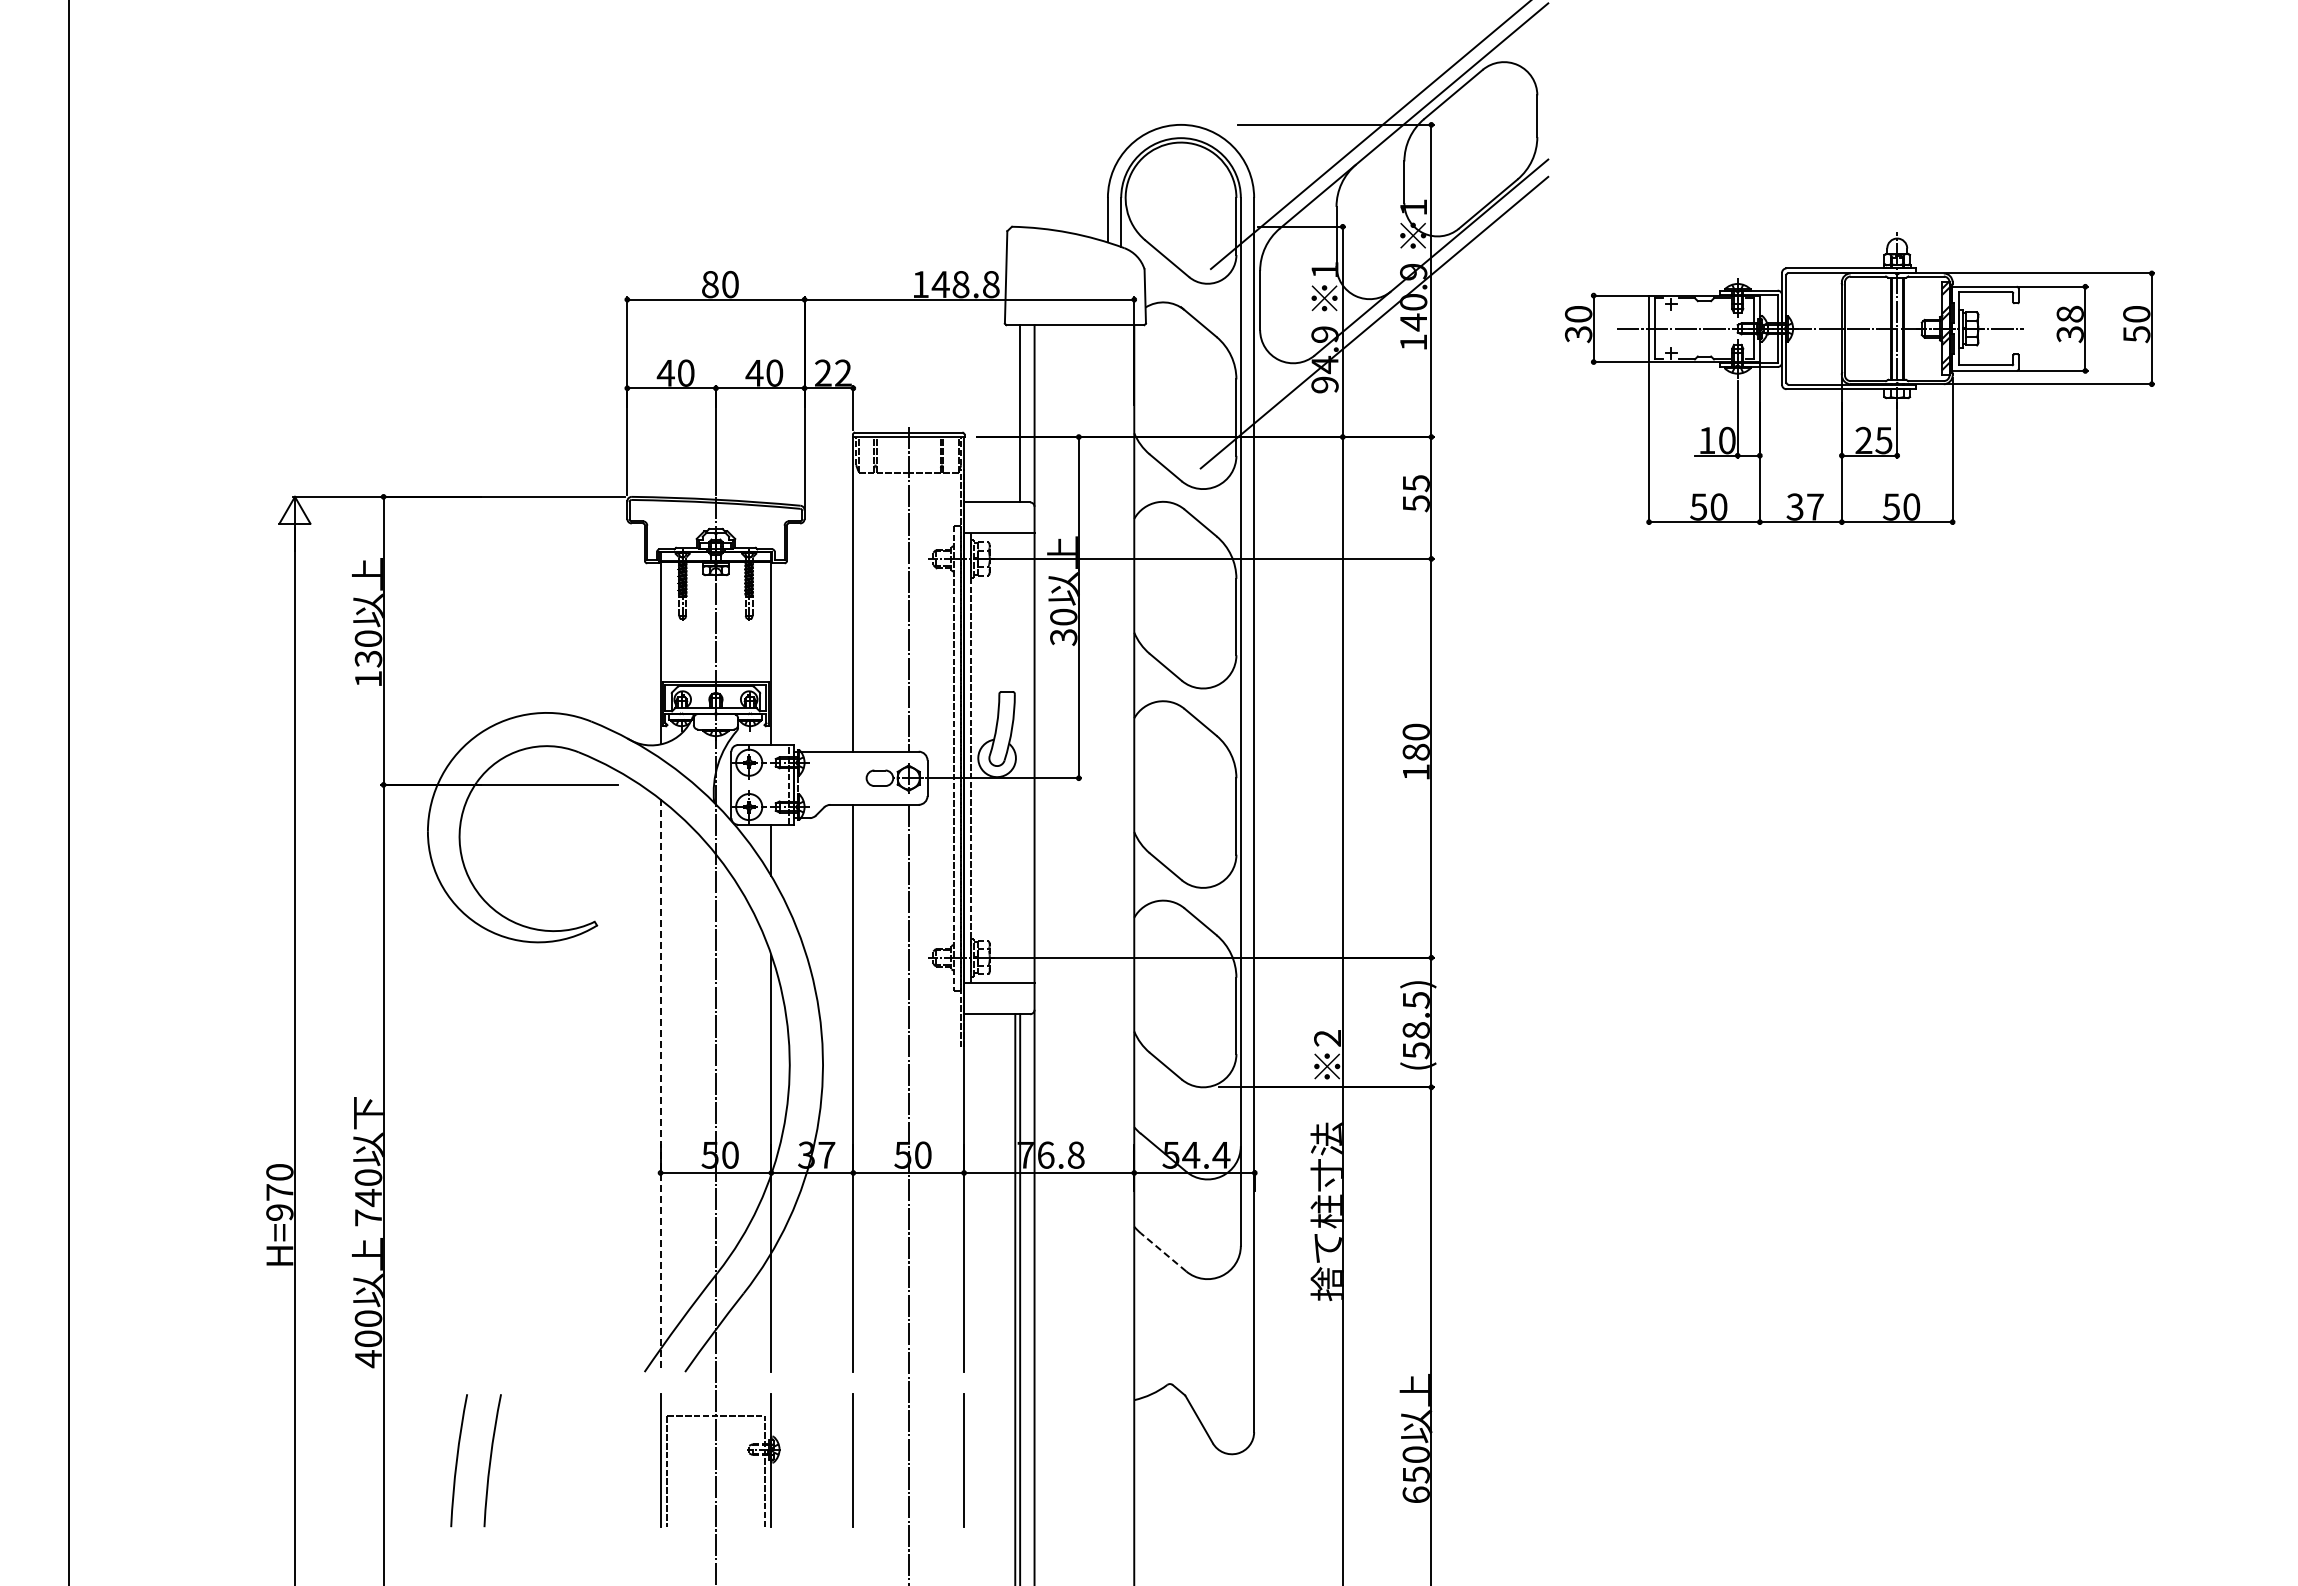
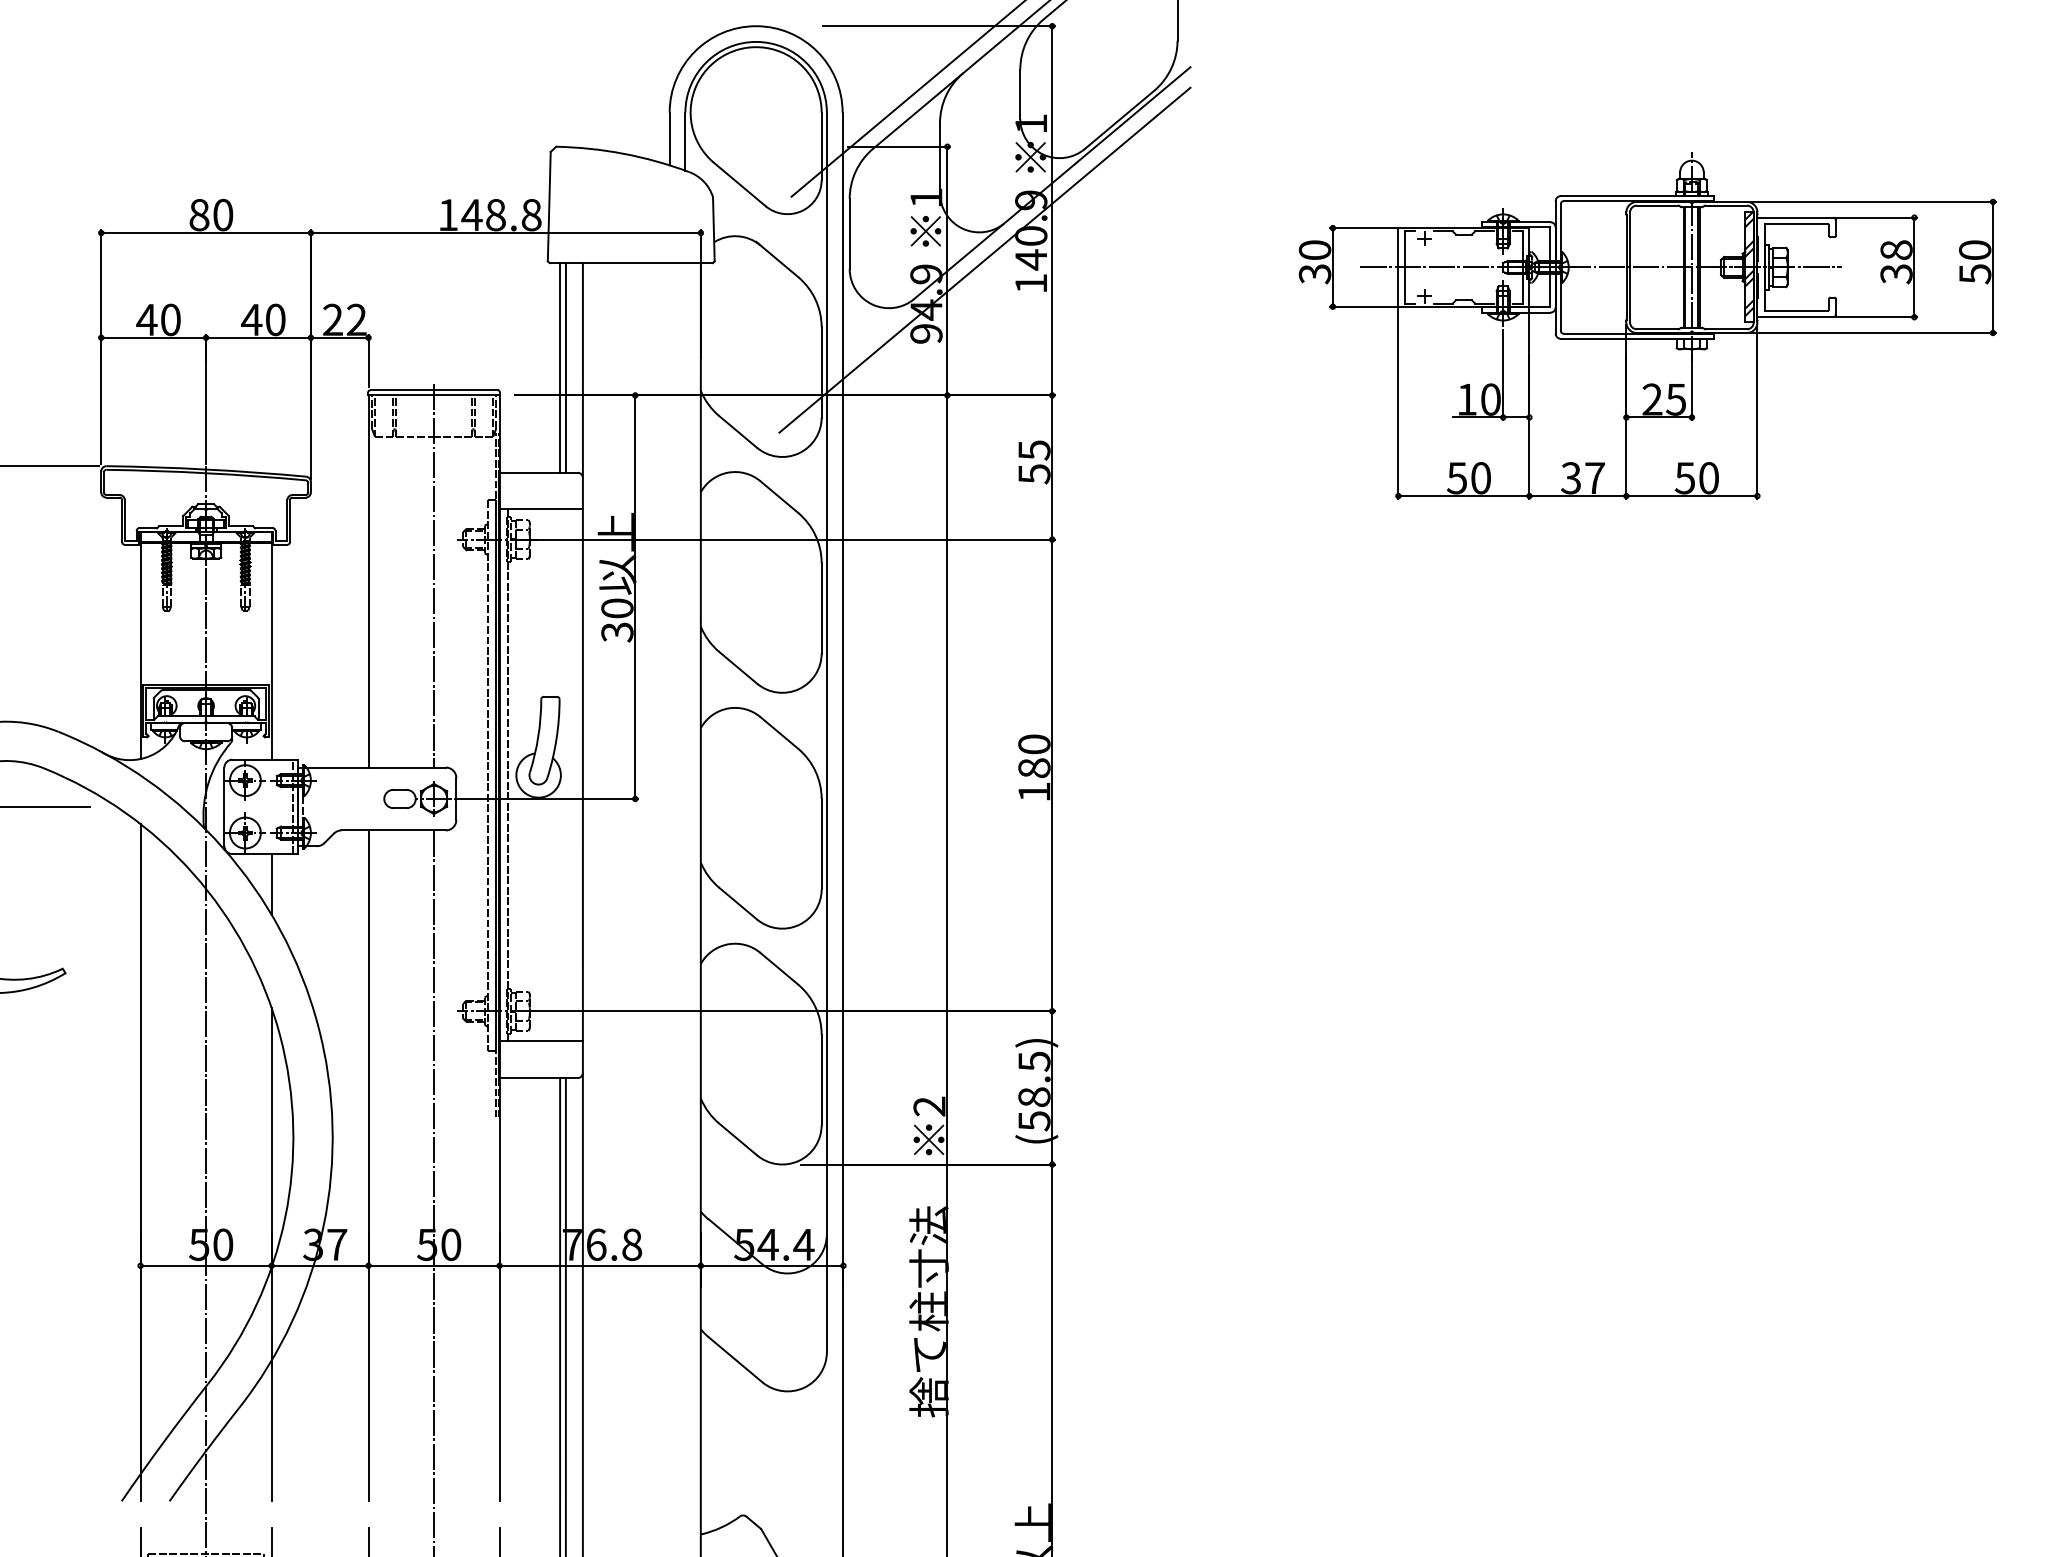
part: (1859, 378) -> (1647, 326), moved
line: (1015, 413) -> (560, 367), added
line: (660, 1086) -> (140, 1163), dashed -> solid
line: (1163, 1252) -> (735, 1359), dashed -> solid

